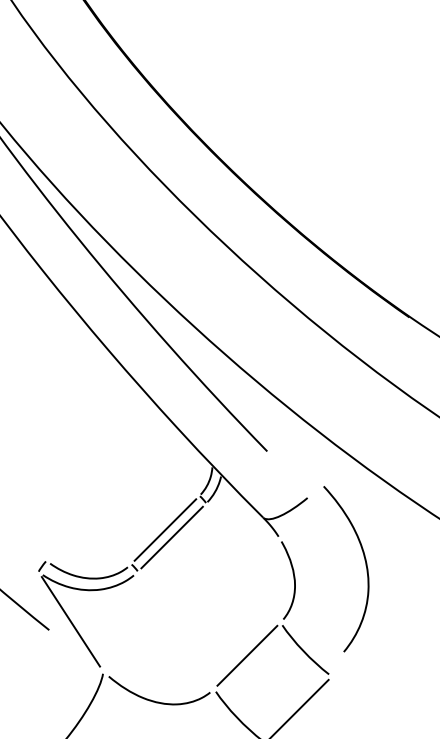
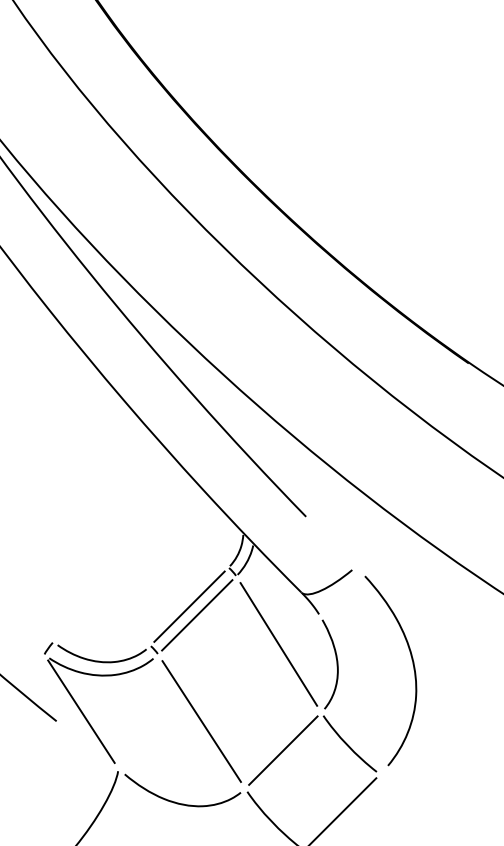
line: (243, 562) -> (278, 643), added
curve: (365, 565) -> (412, 666), moved
line: (175, 630) -> (201, 721), added

